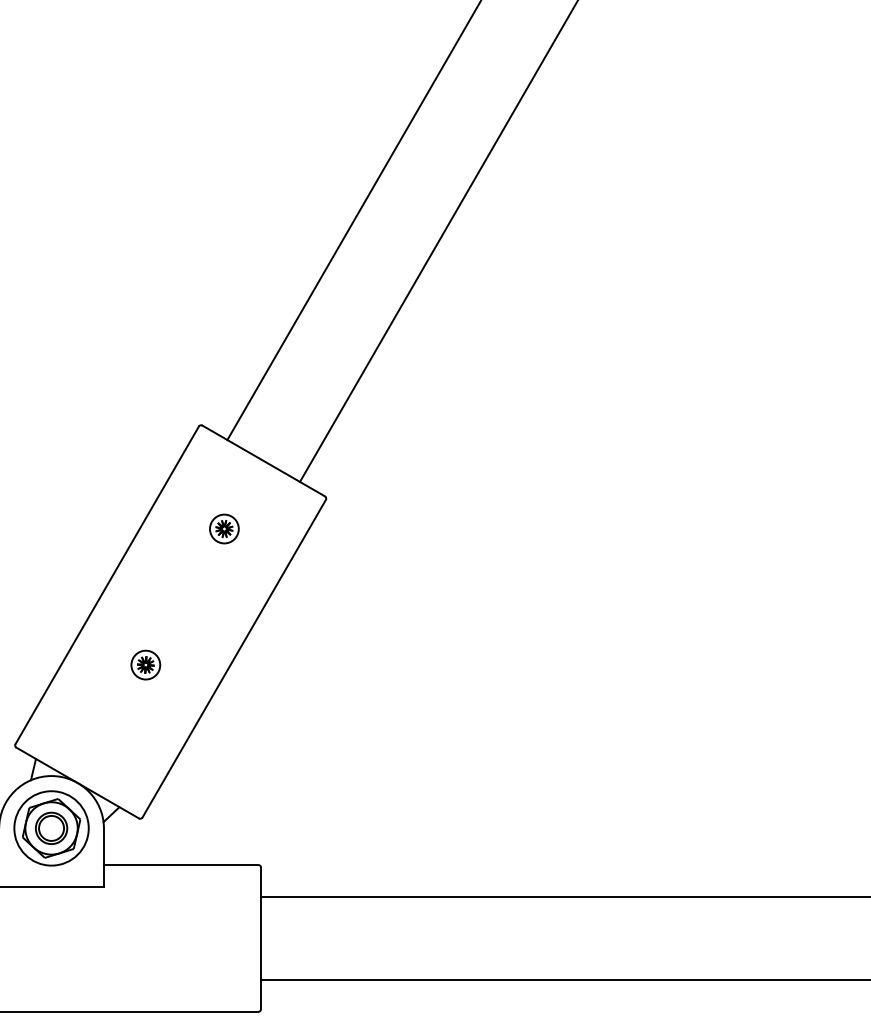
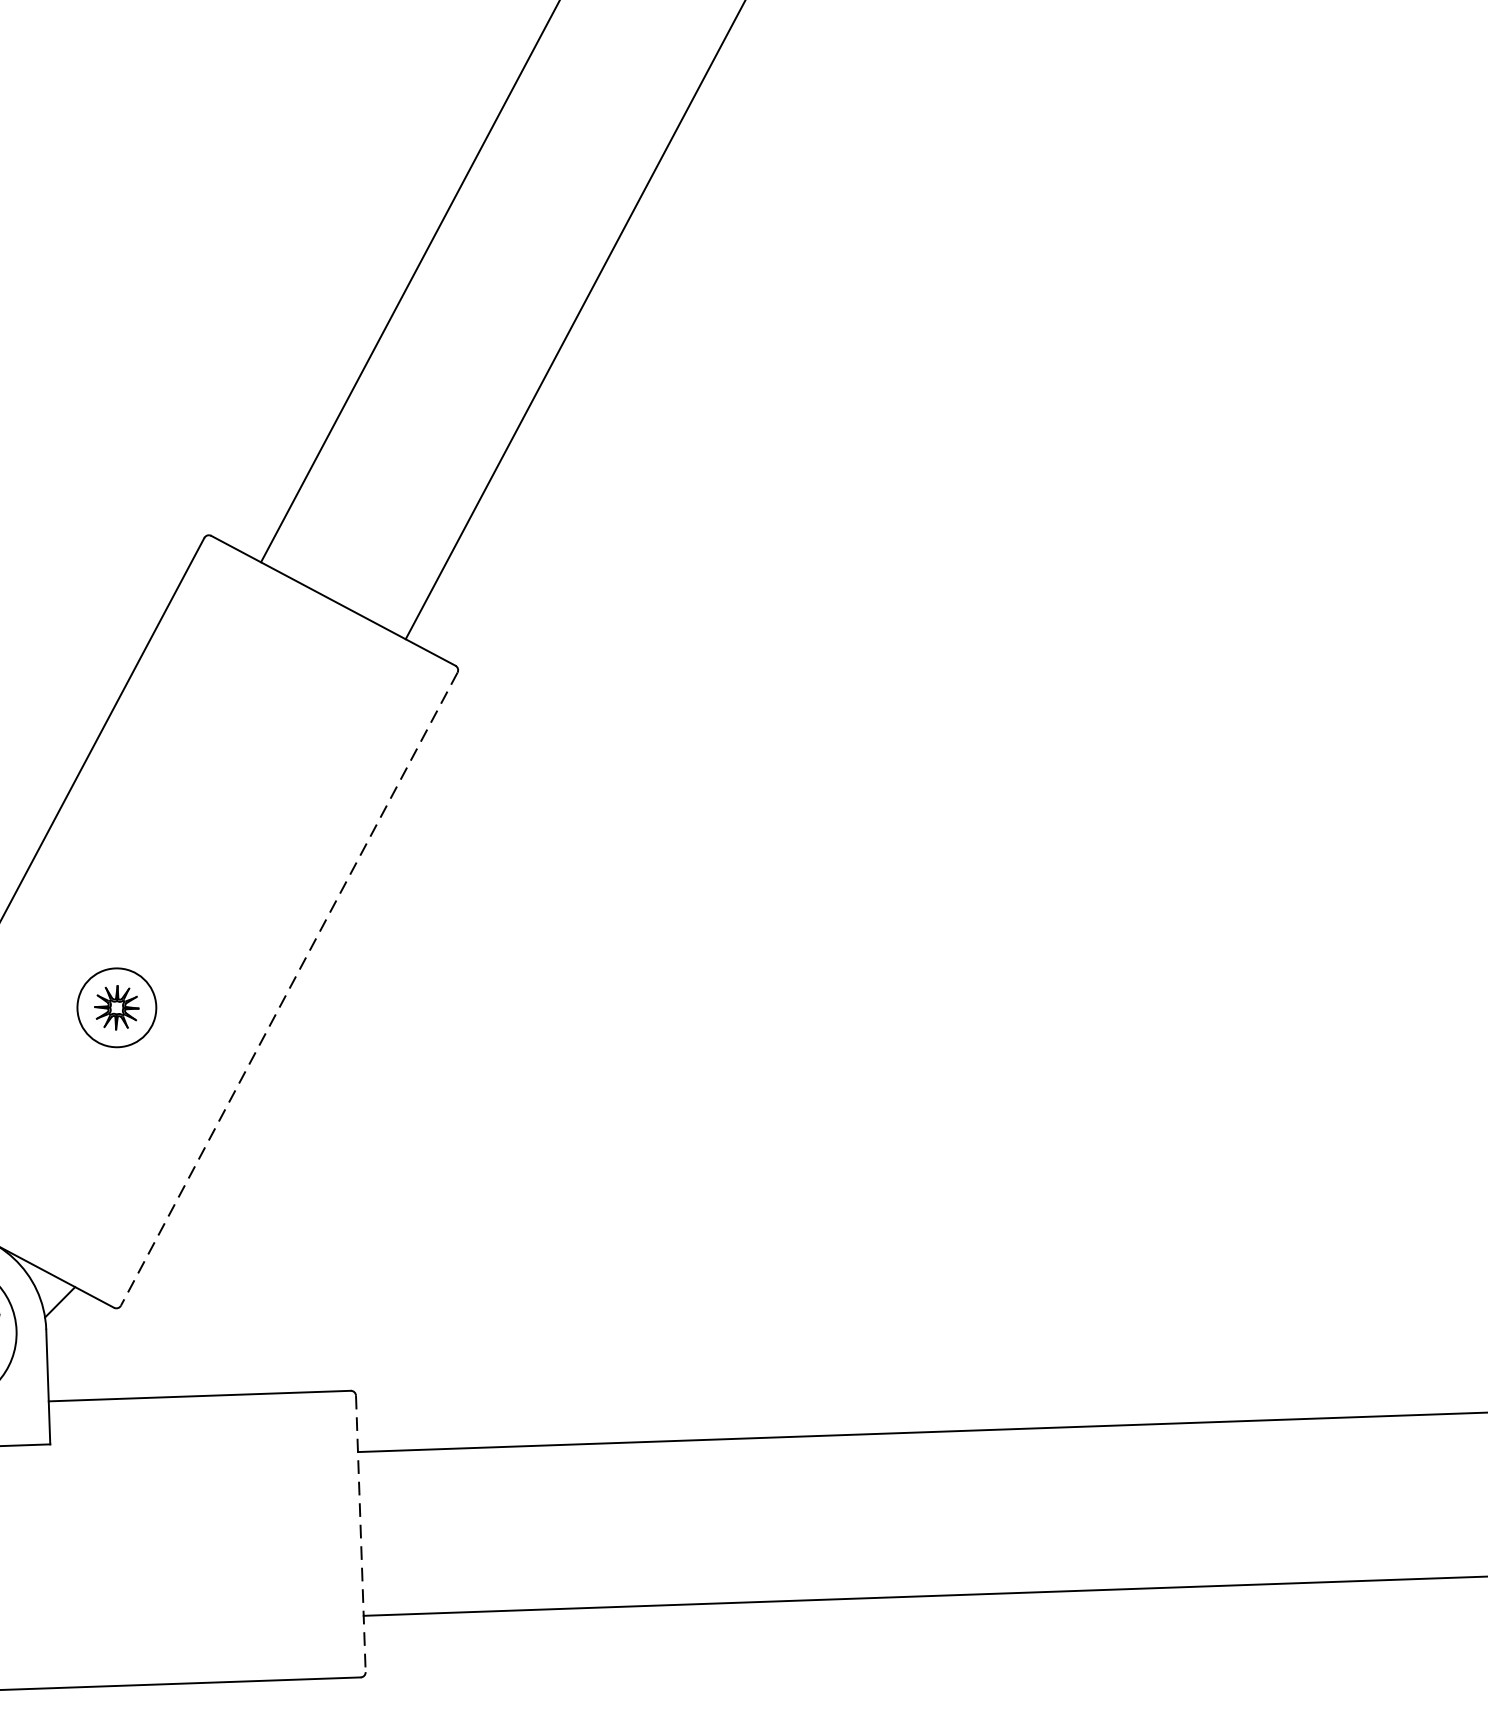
part: (224, 528) -> (261, 735), removed
line: (233, 659) -> (287, 990), solid -> dashed
part: (145, 664) -> (116, 1006), size x1.4
line: (261, 938) -> (361, 1534), solid -> dashed

